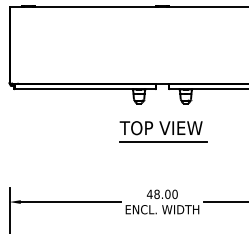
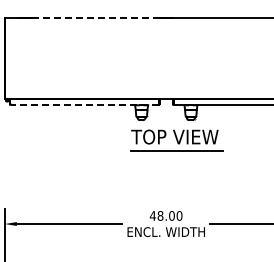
line: (95, 7) -> (95, 18), solid -> dashed
line: (84, 89) -> (84, 105), solid -> dashed
part: (162, 131) -> (176, 140), moved

